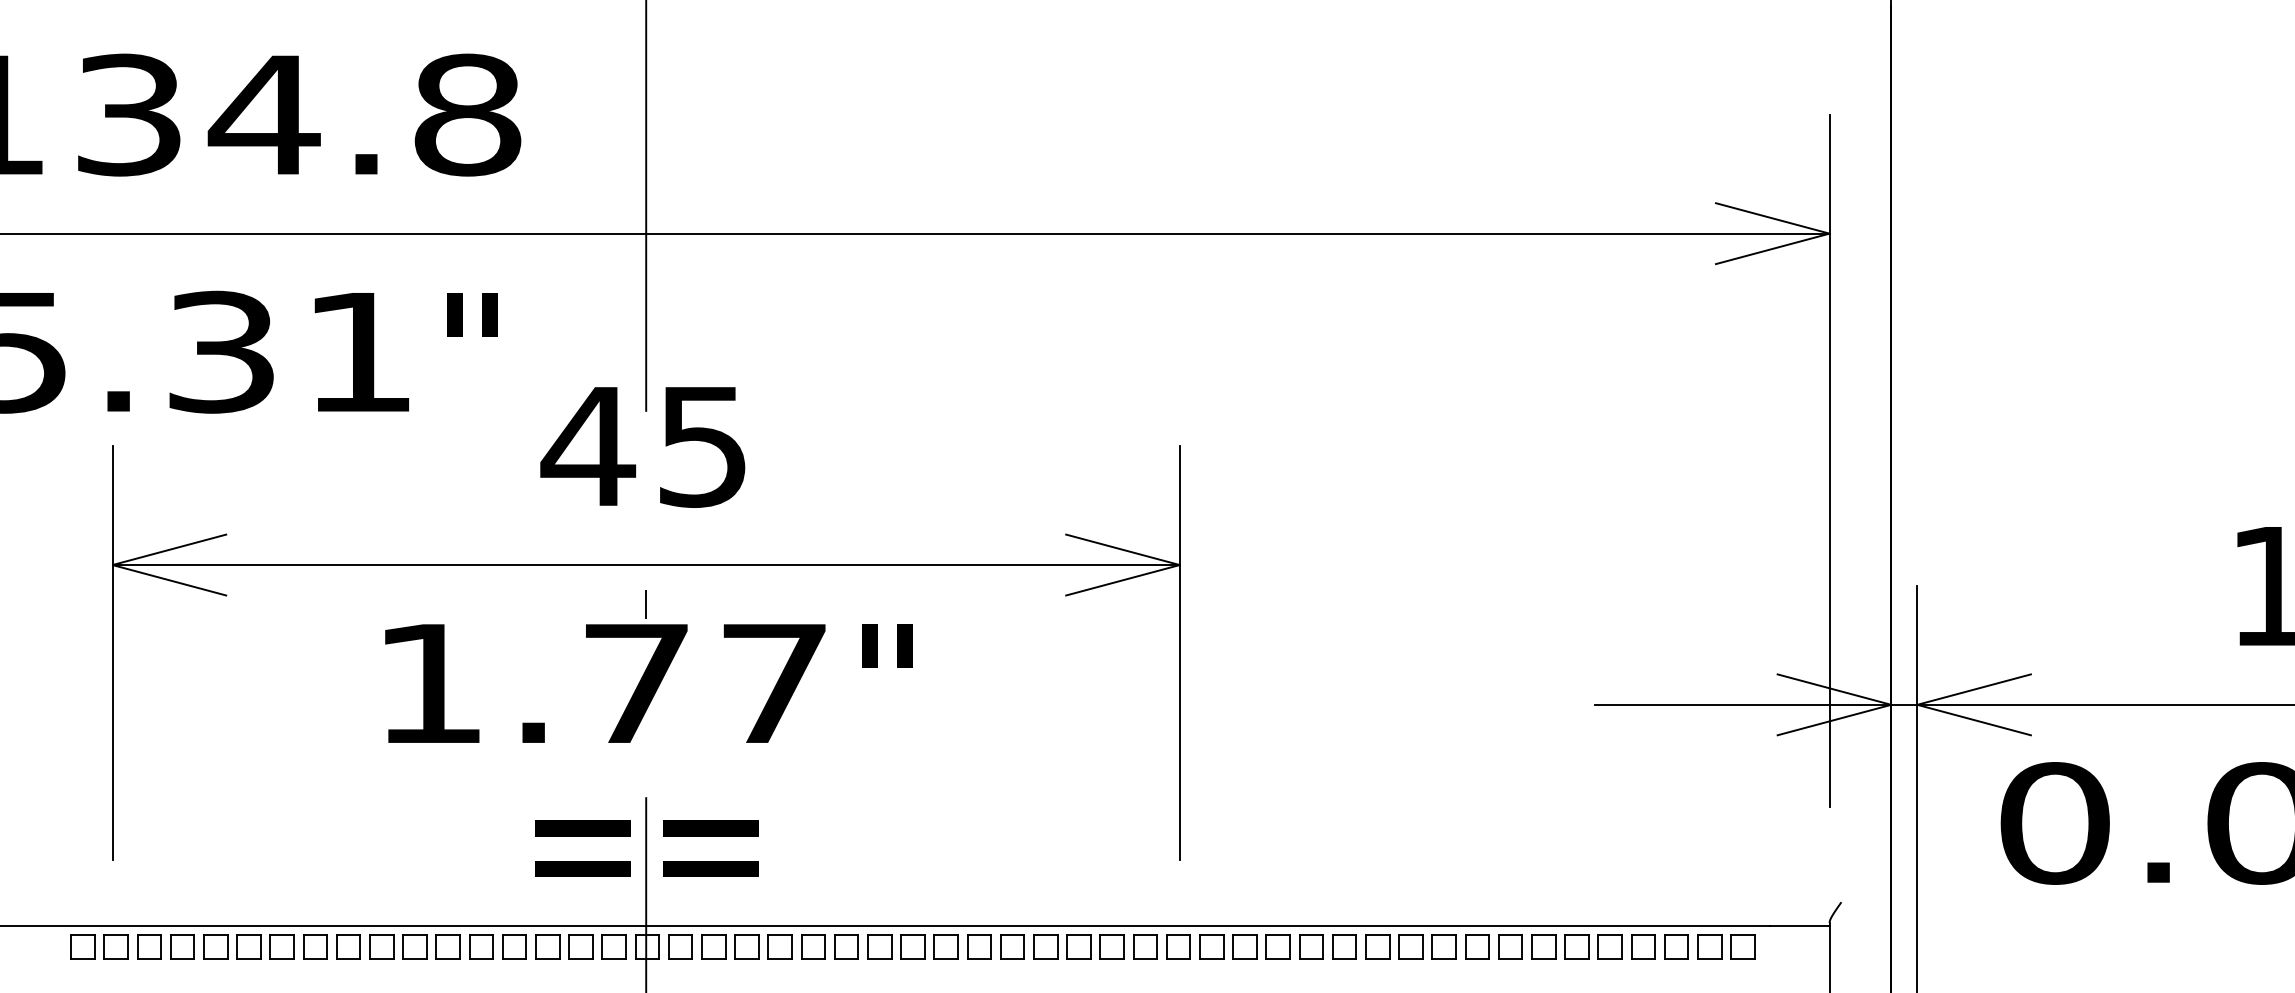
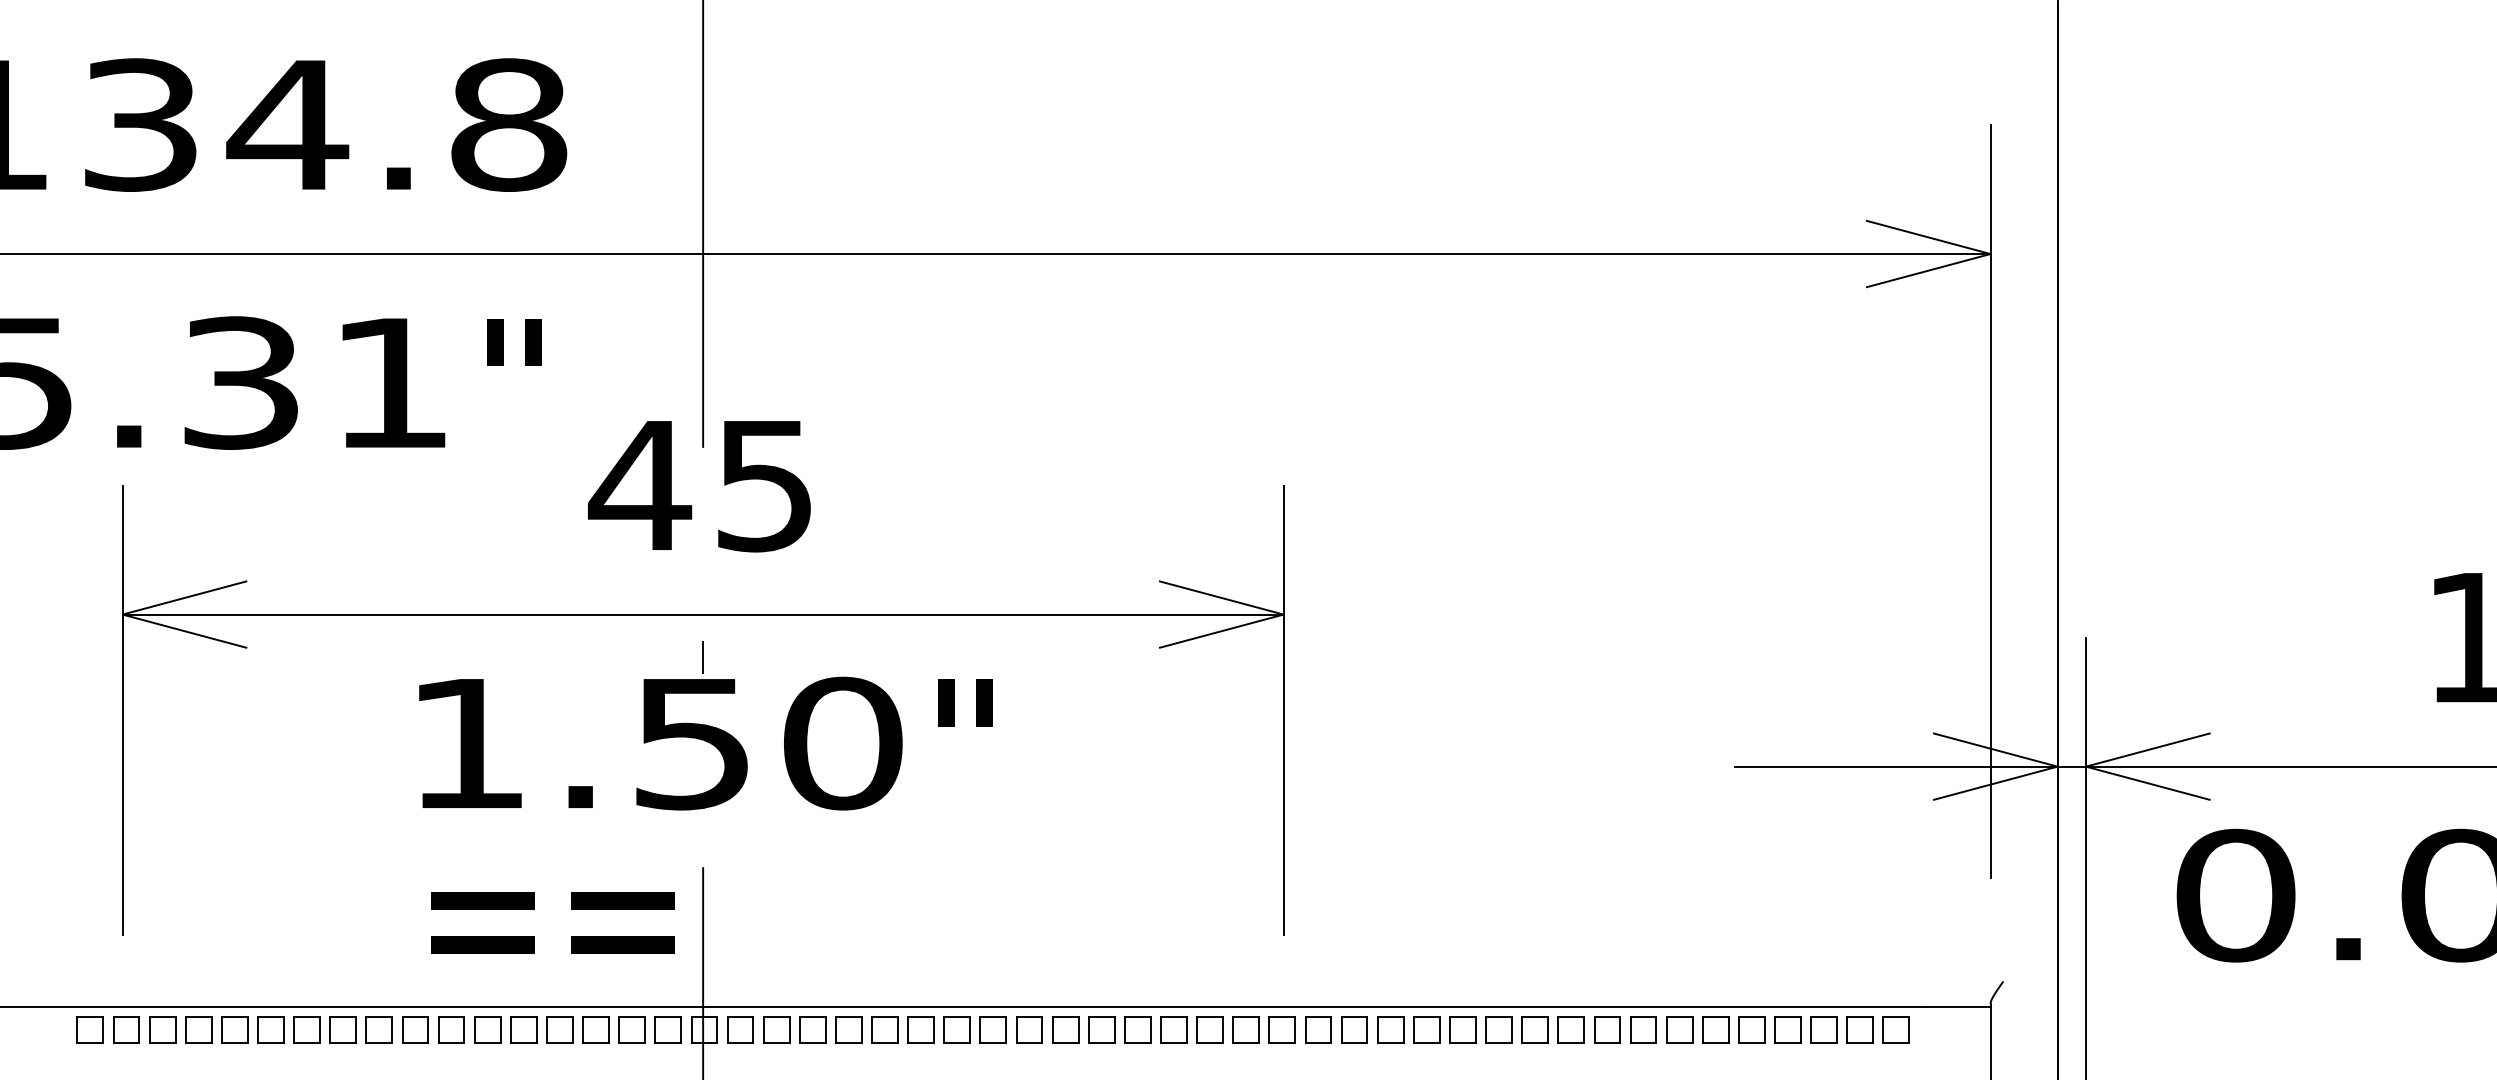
text: (707, 683) -> (769, 743), 1.77 -> 1.50
text: (646, 848) -> (552, 922), moved

